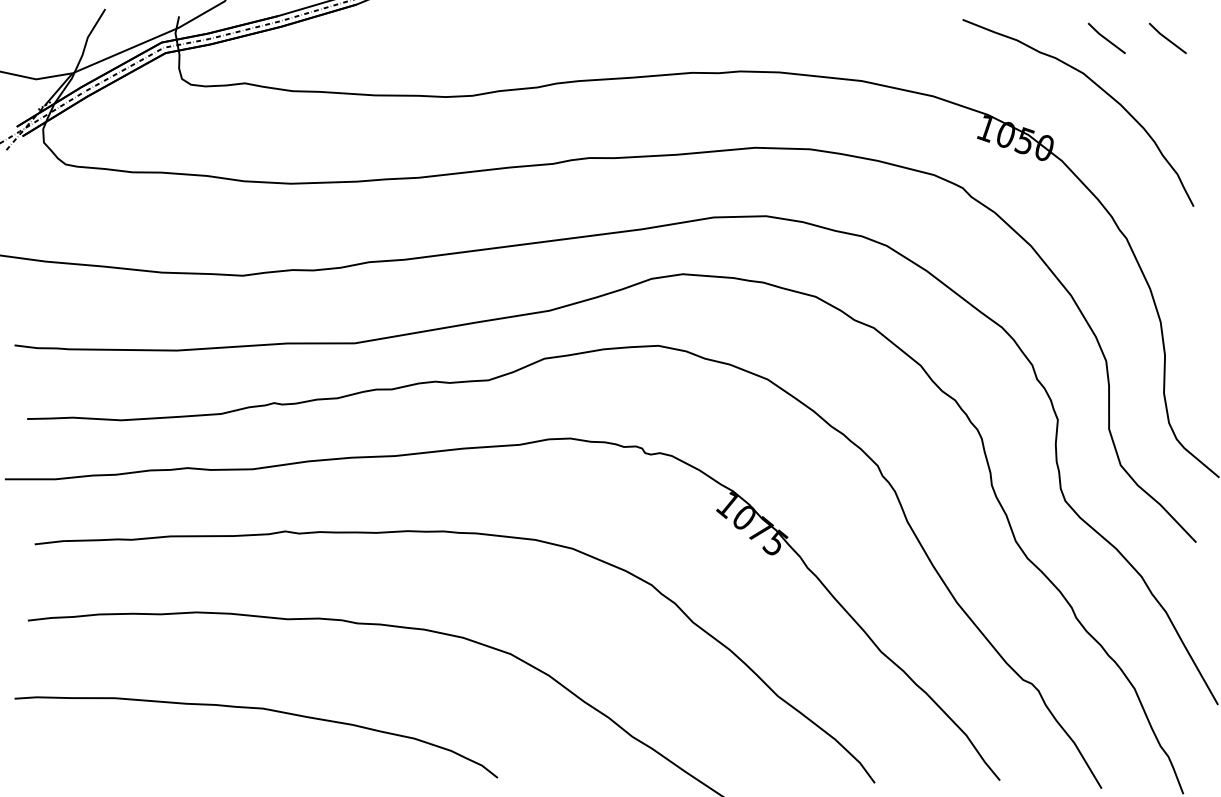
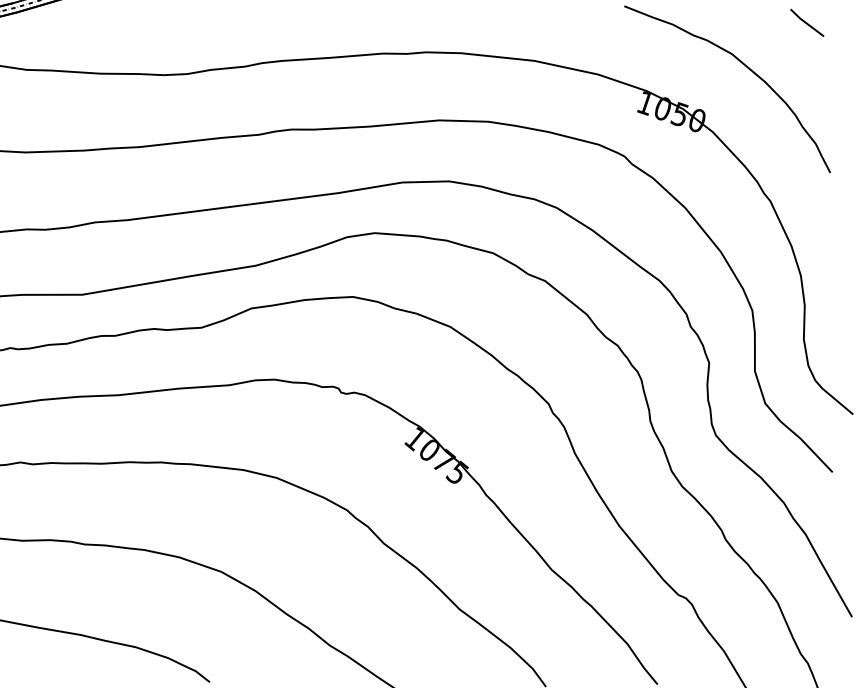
line: (1105, 37) -> (751, 22), removed

